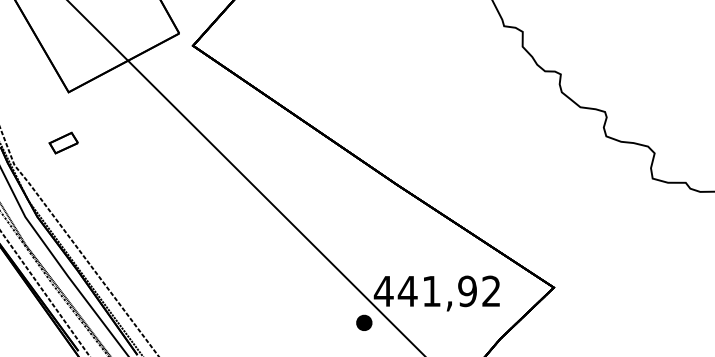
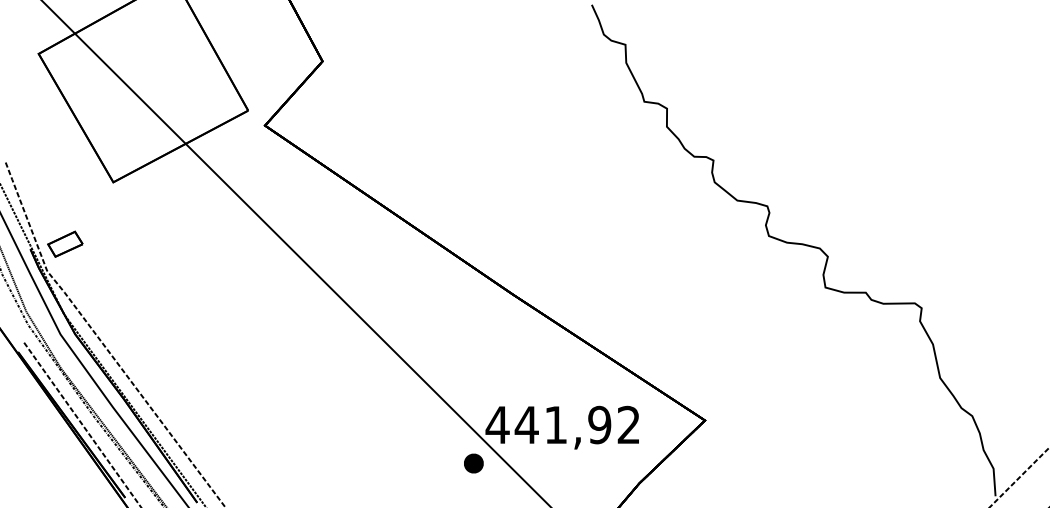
part: (63, 142) -> (65, 243), moved

